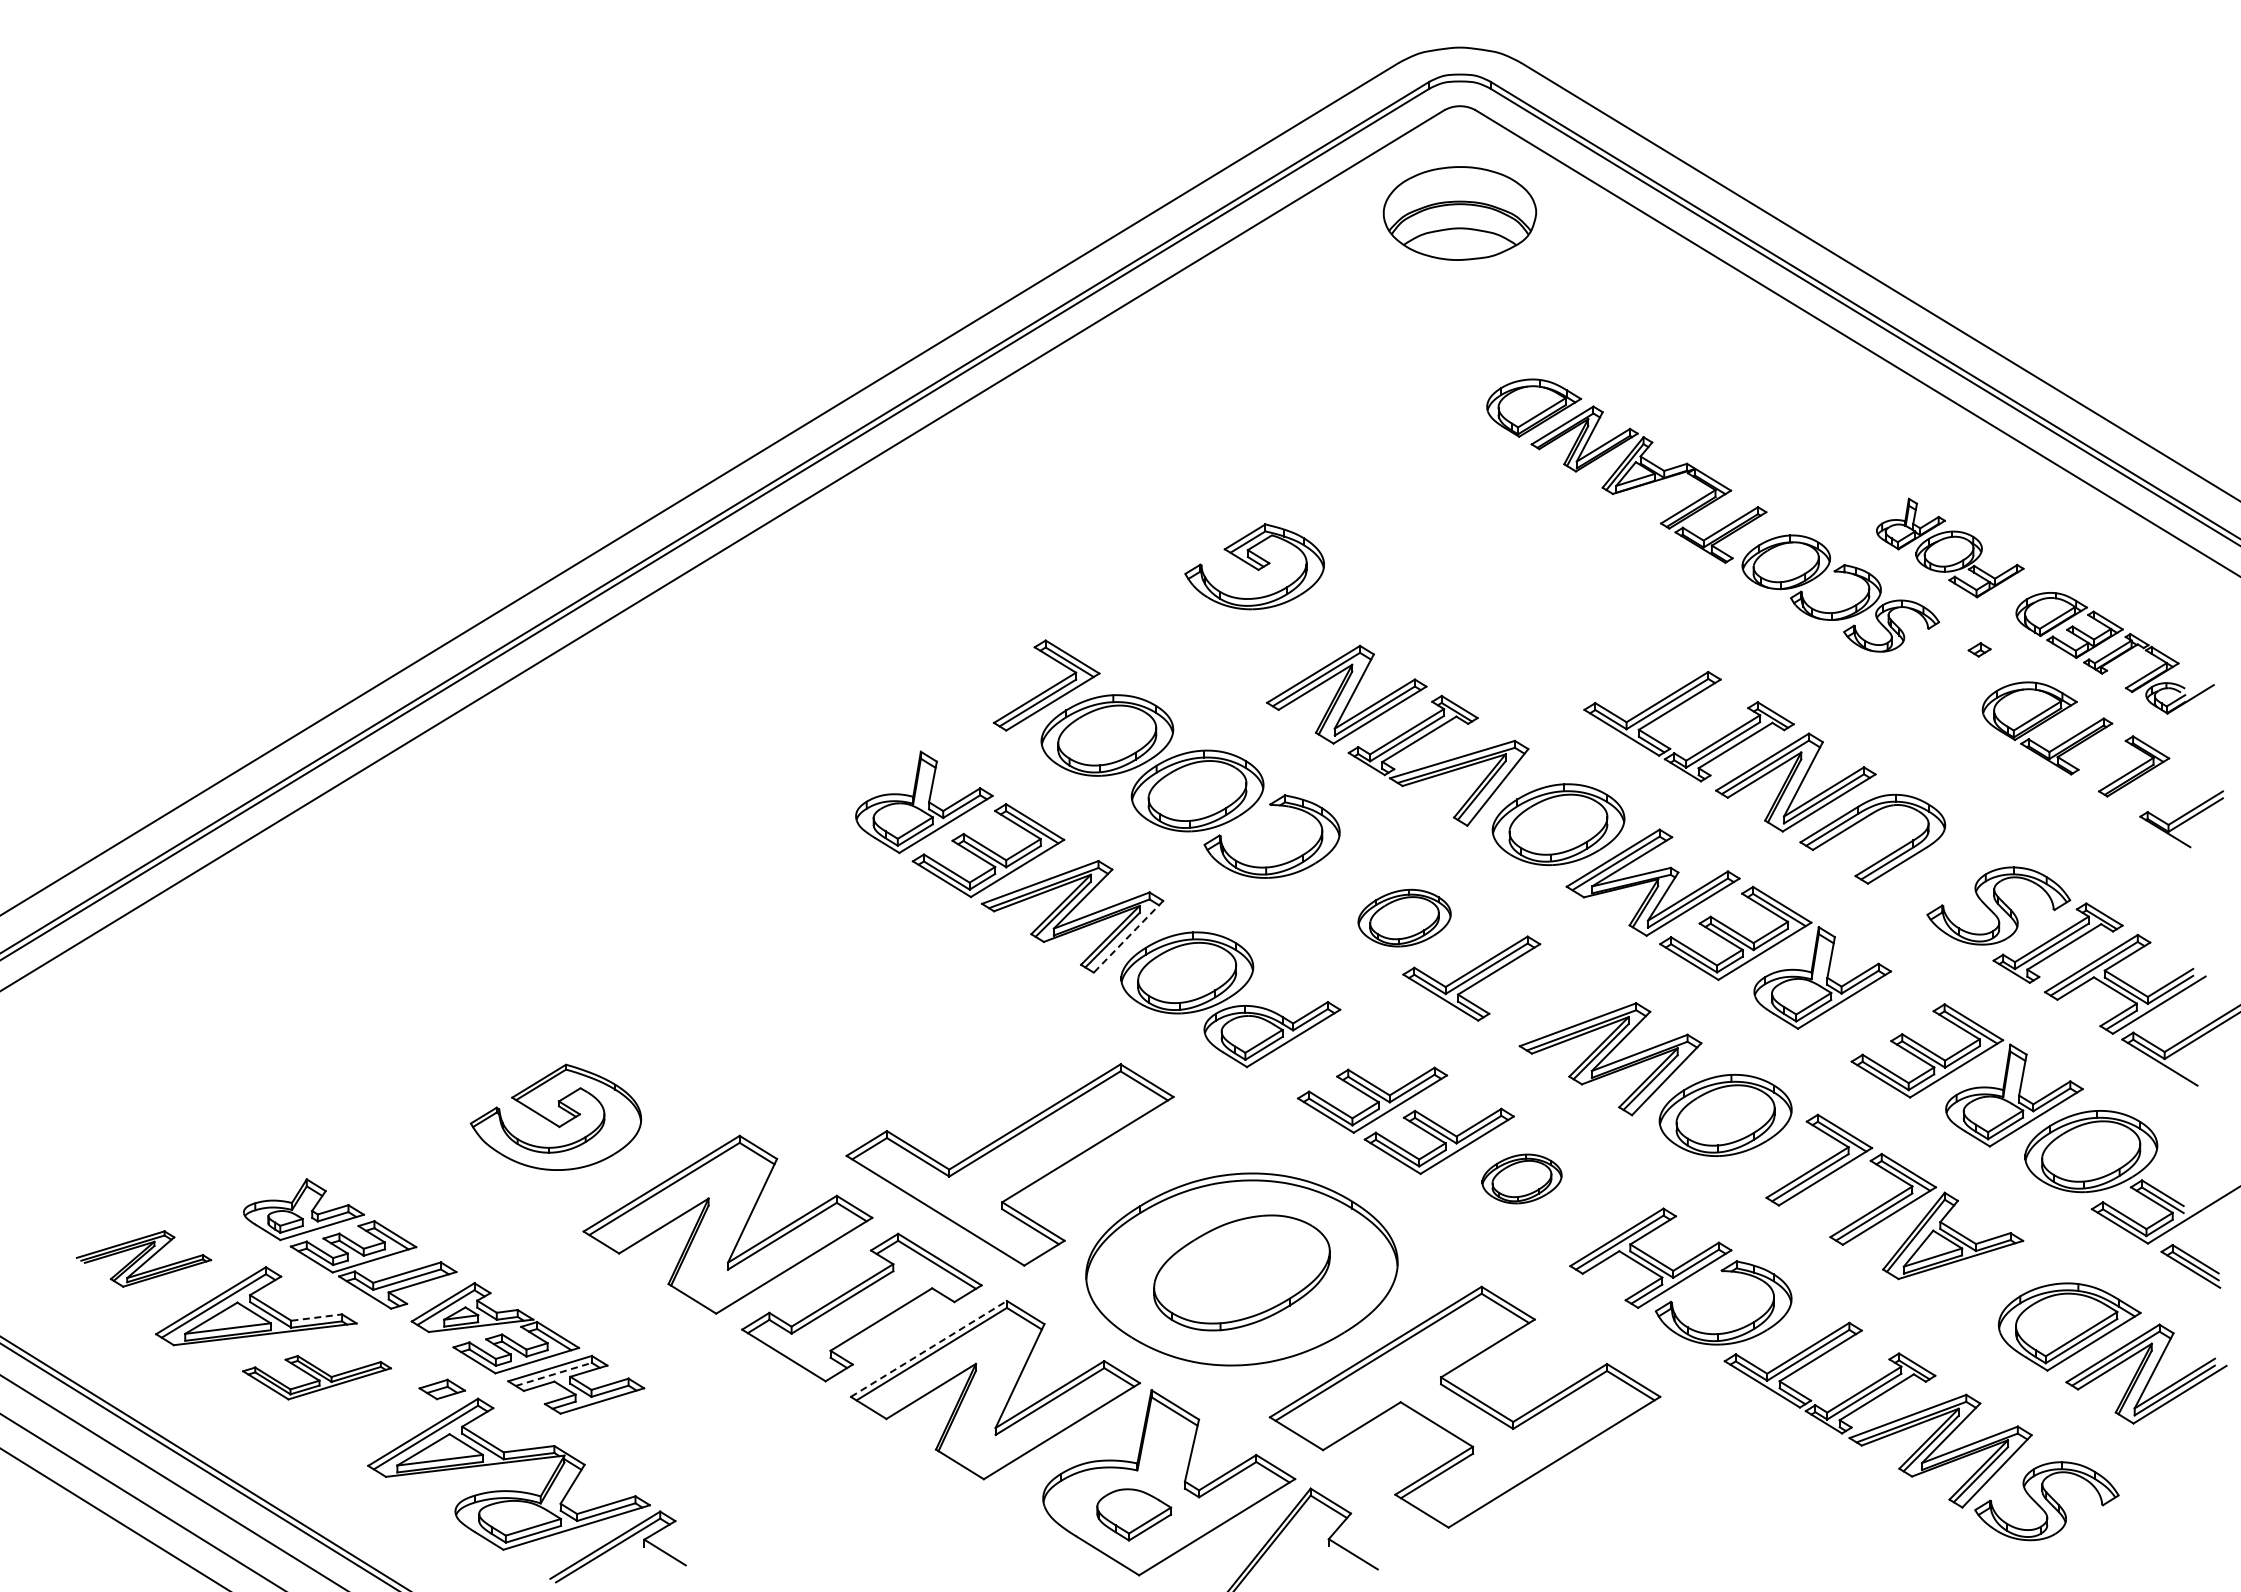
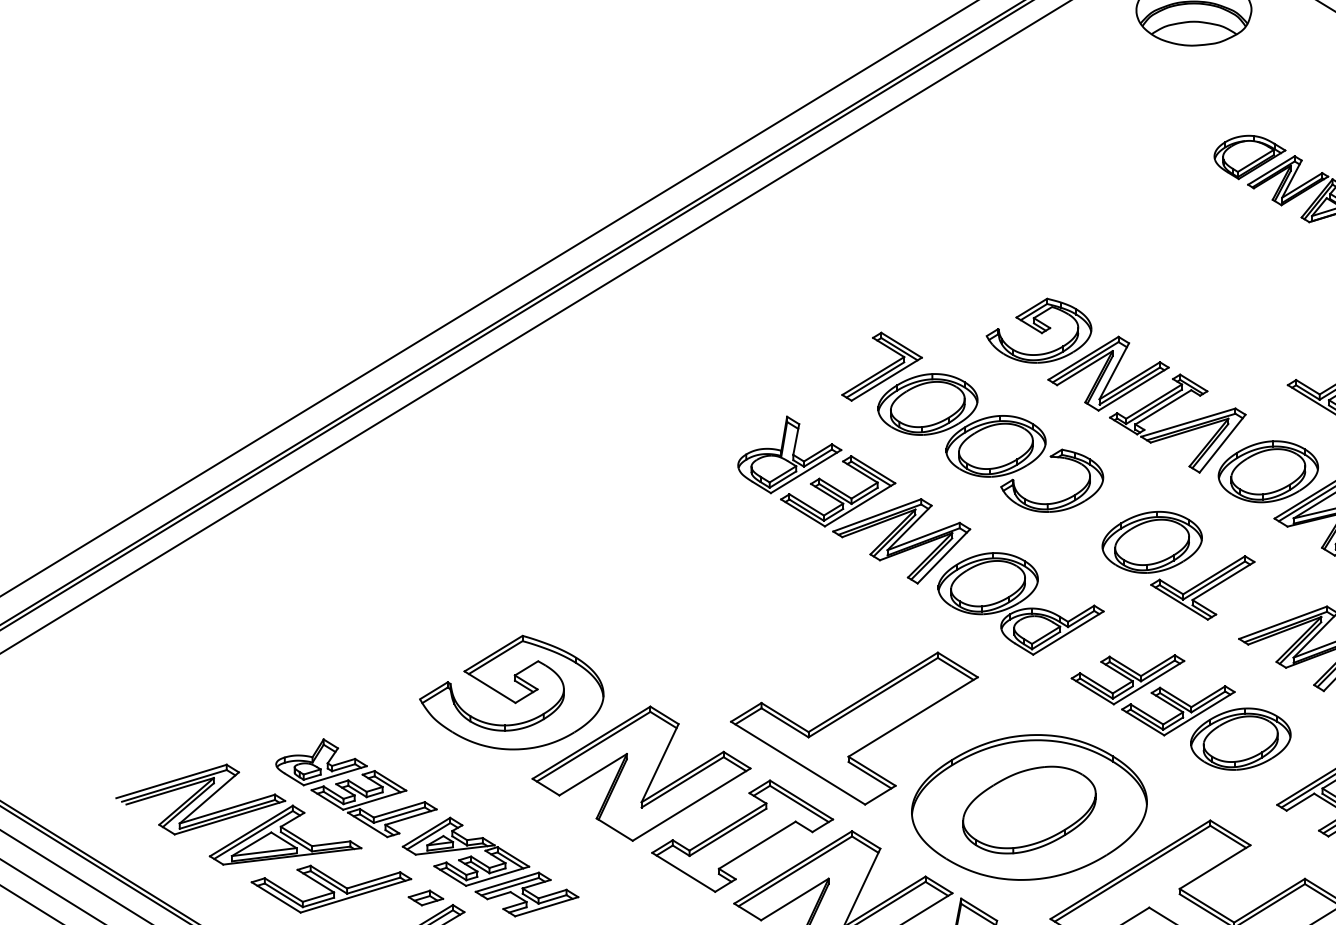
part: (1254, 566) -> (1038, 330), moved
part: (1404, 917) -> (1152, 541), size x1.43
line: (1128, 936) -> (943, 556), dashed -> solid
part: (555, 1117) -> (511, 692), size x1.43
part: (1521, 1178) -> (1240, 738), size x1.67
part: (143, 1258) -> (200, 799), size x1.67
line: (316, 1317) -> (331, 843), dashed -> solid
line: (928, 1348) -> (792, 867), dashed -> solid
line: (553, 1374) -> (509, 886), dashed -> solid
part: (316, 1377) -> (331, 888), size x1.43

